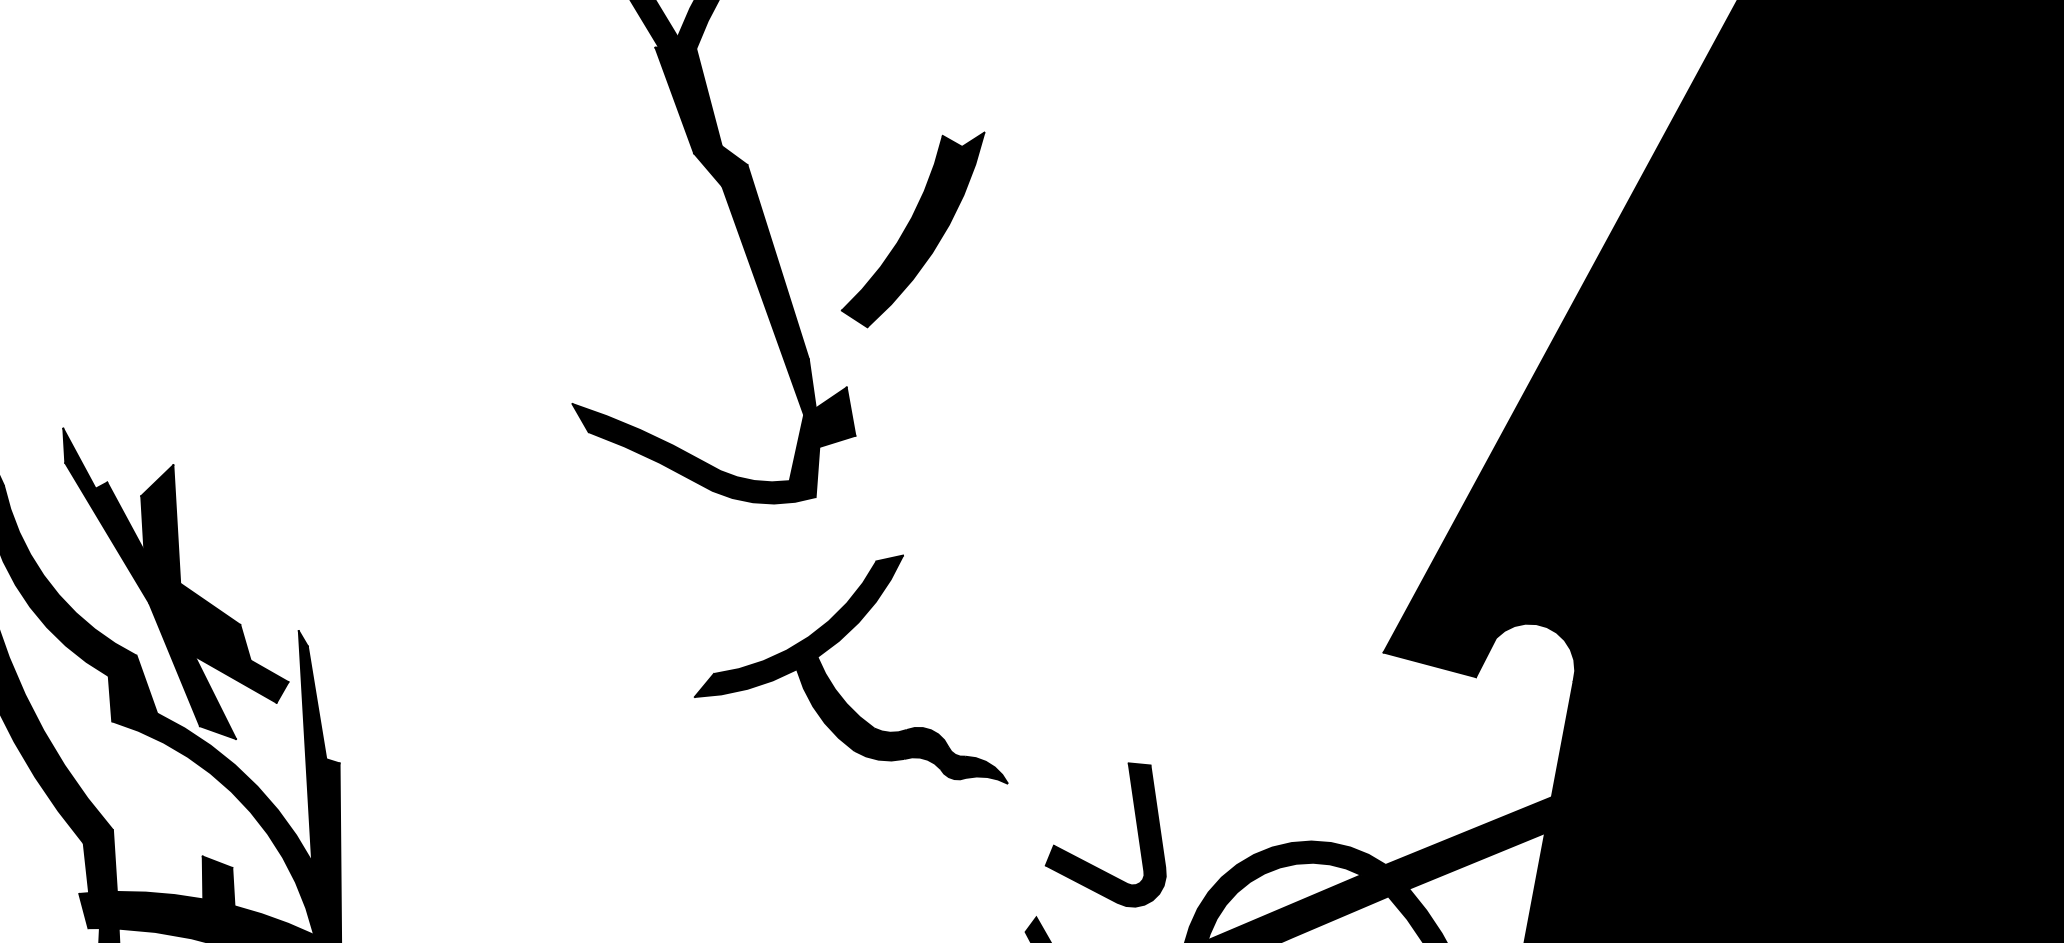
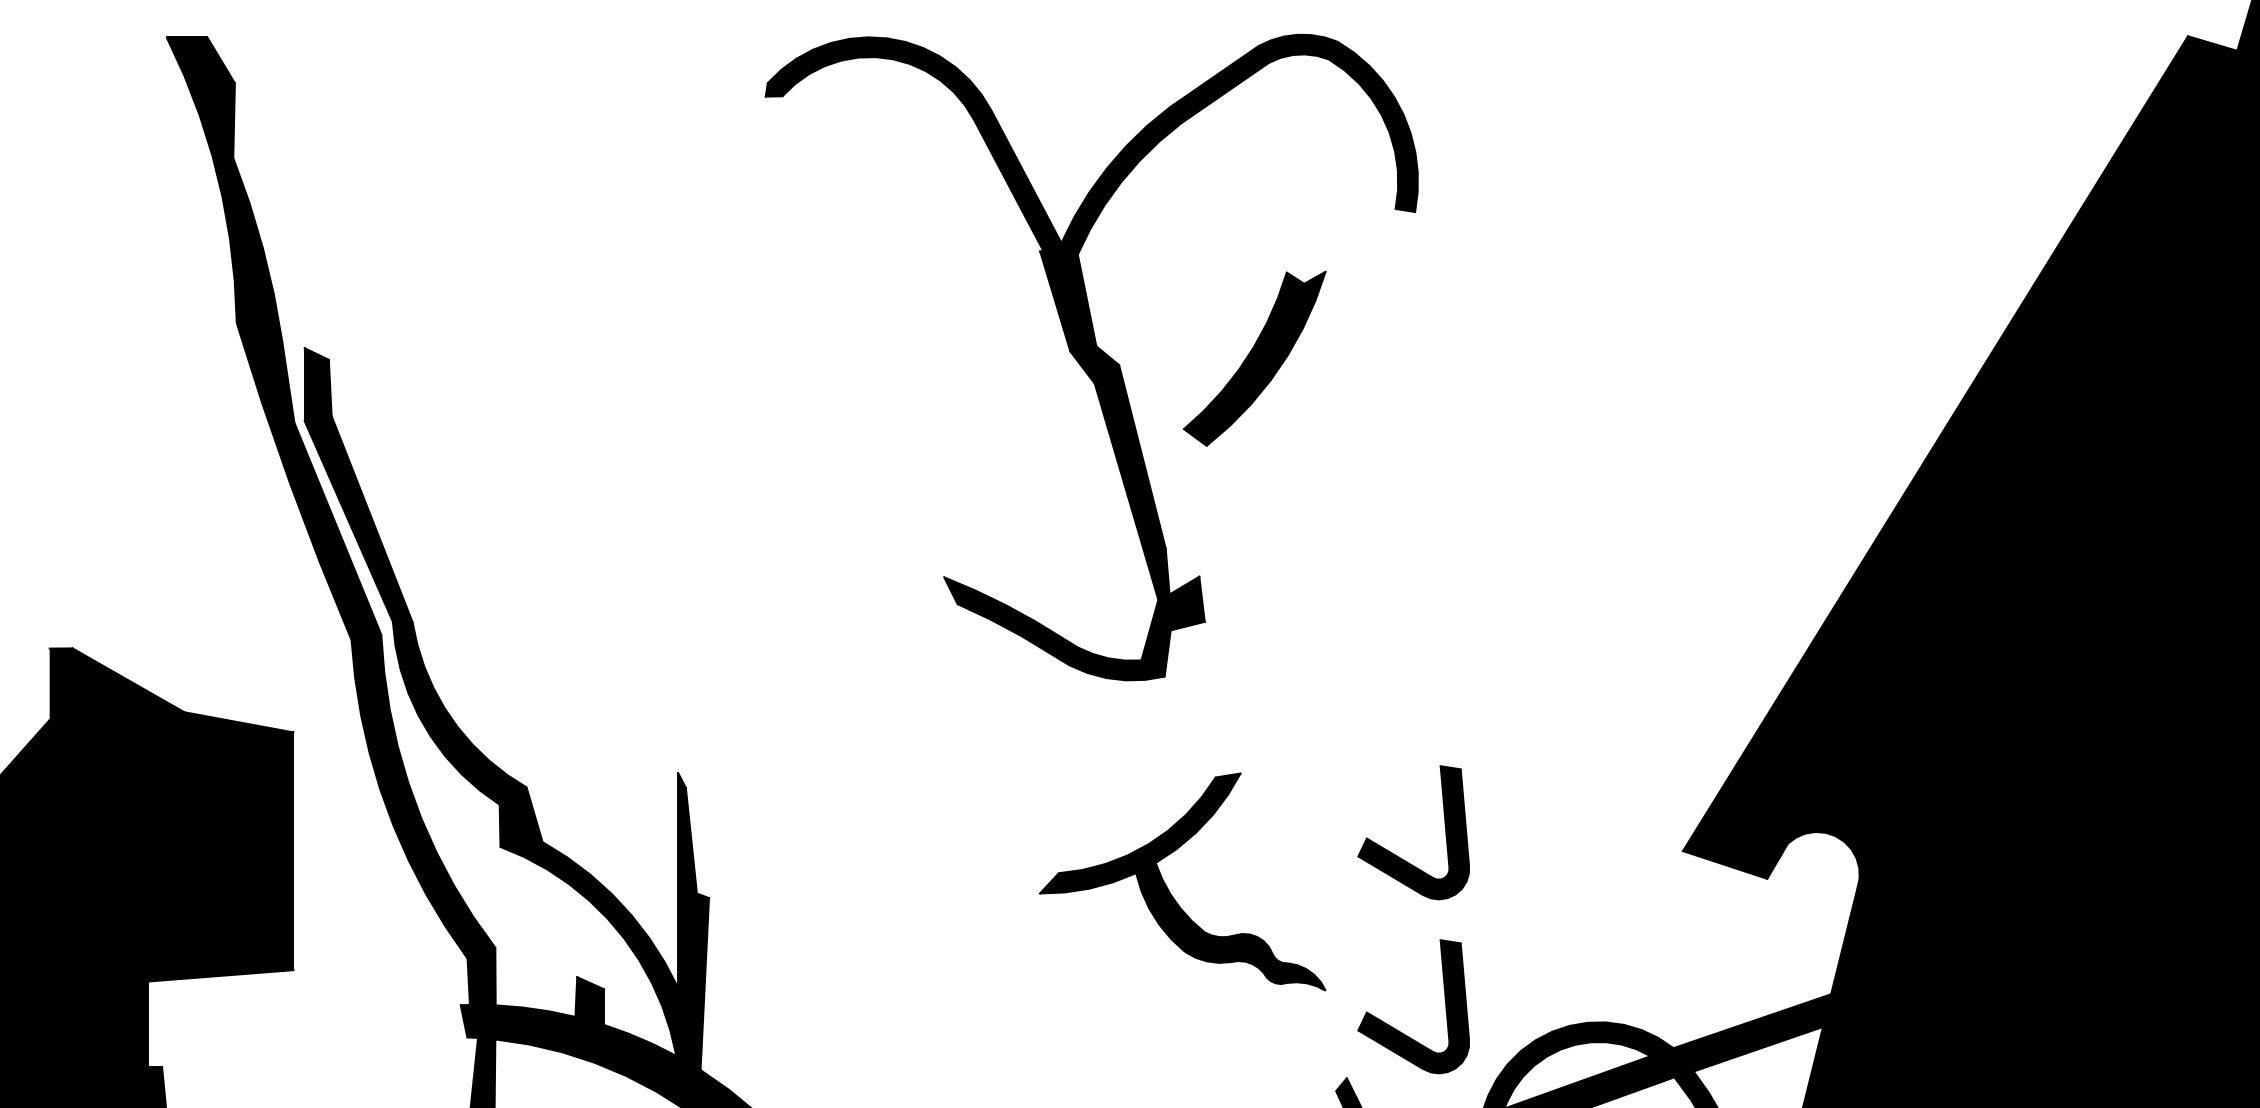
part: (913, 230) -> (1254, 358), moved
part: (177, 582) -> (568, 721), removed
part: (1079, 675) -> (1399, 856), added
part: (832, 683) -> (1168, 888), moved

